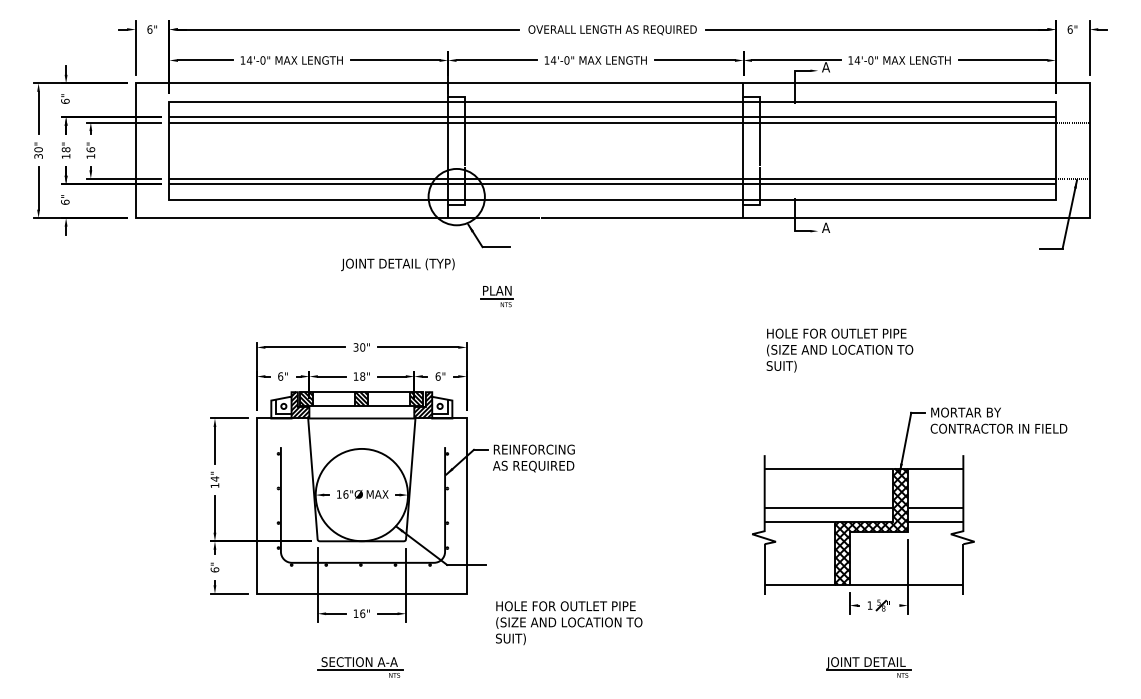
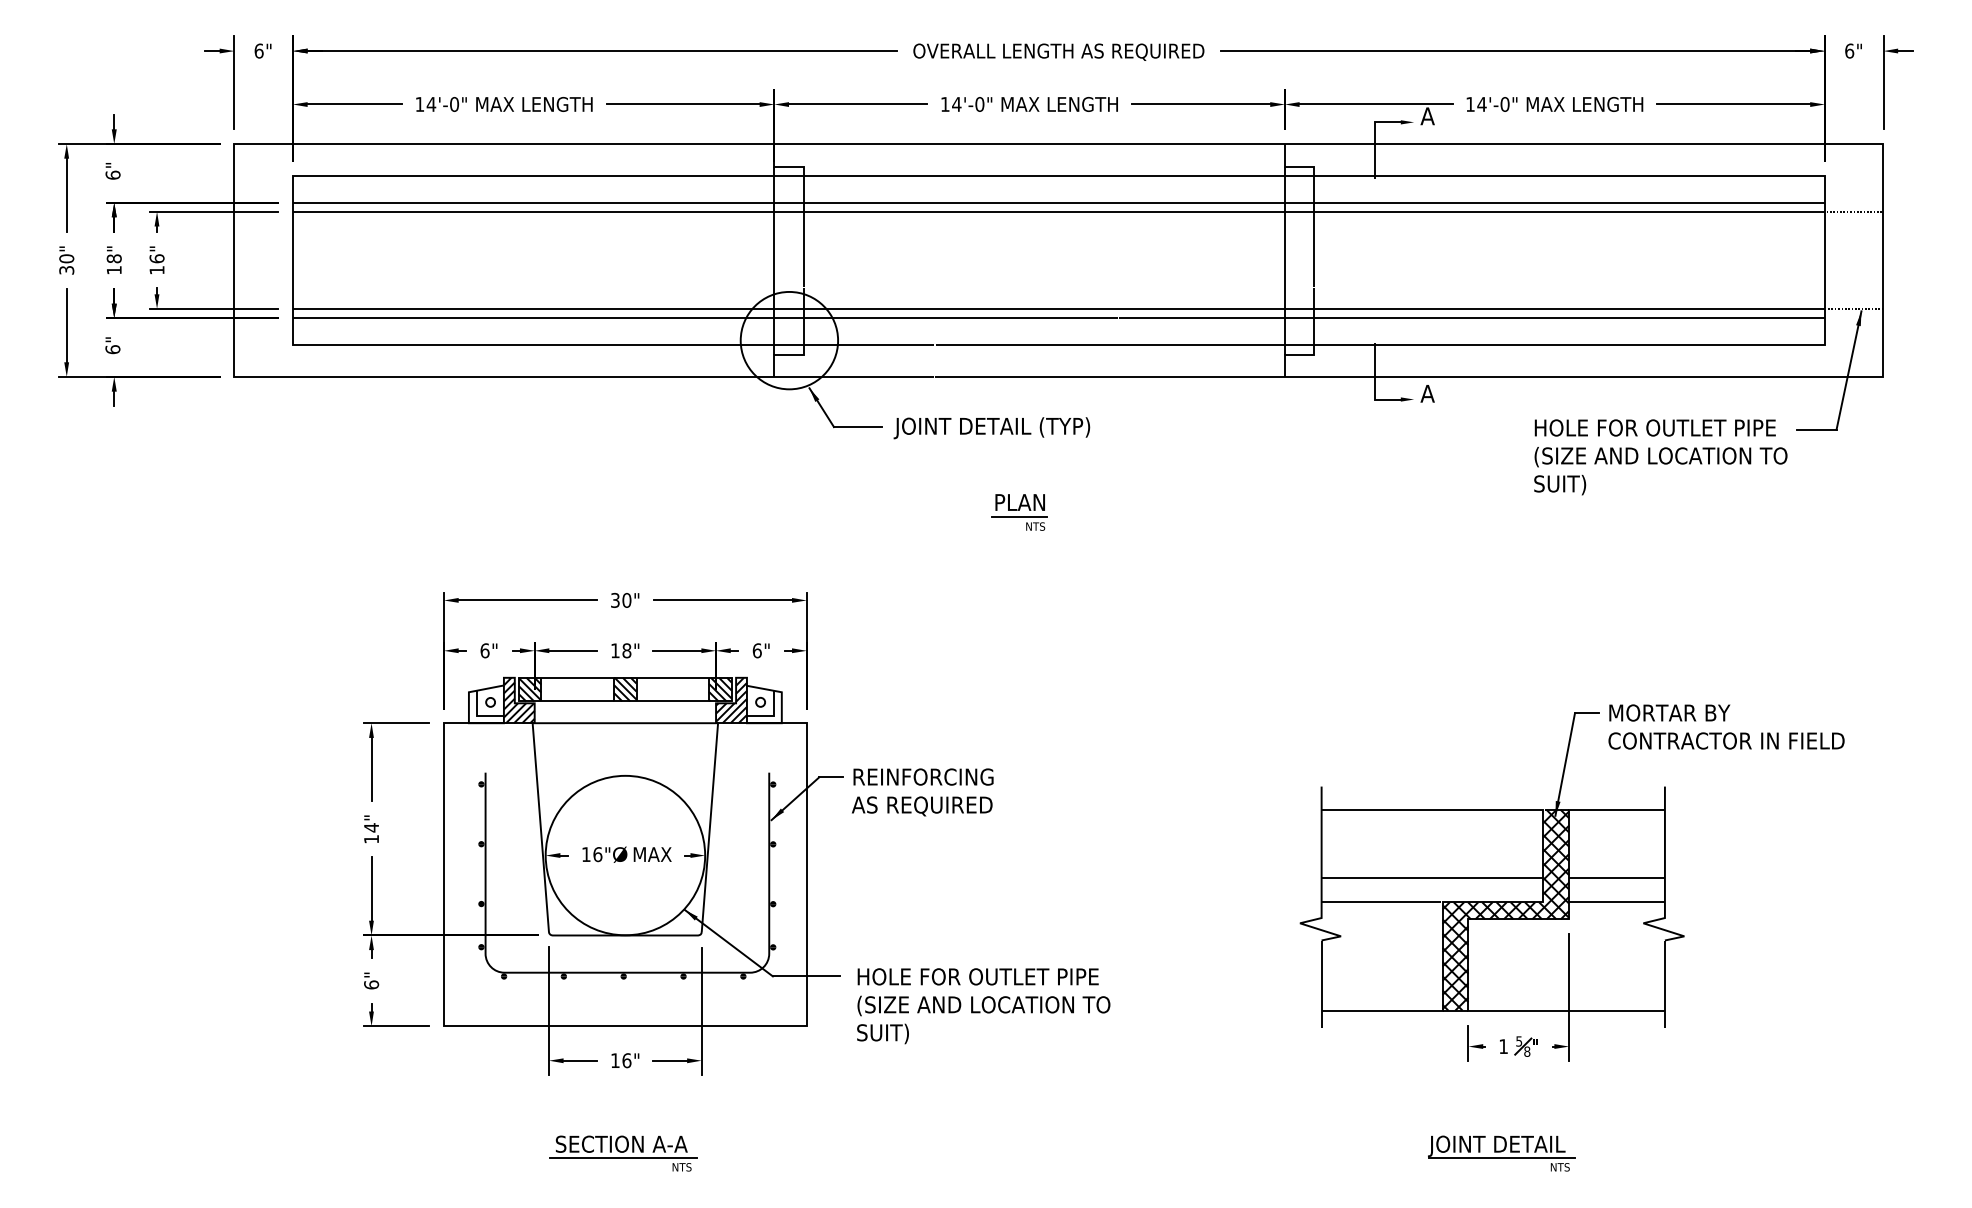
text: (397, 264) -> (991, 427), moved
part: (496, 296) -> (1018, 512), moved
text: (839, 350) -> (1660, 457), moved
text: (569, 623) -> (984, 1006), moved

